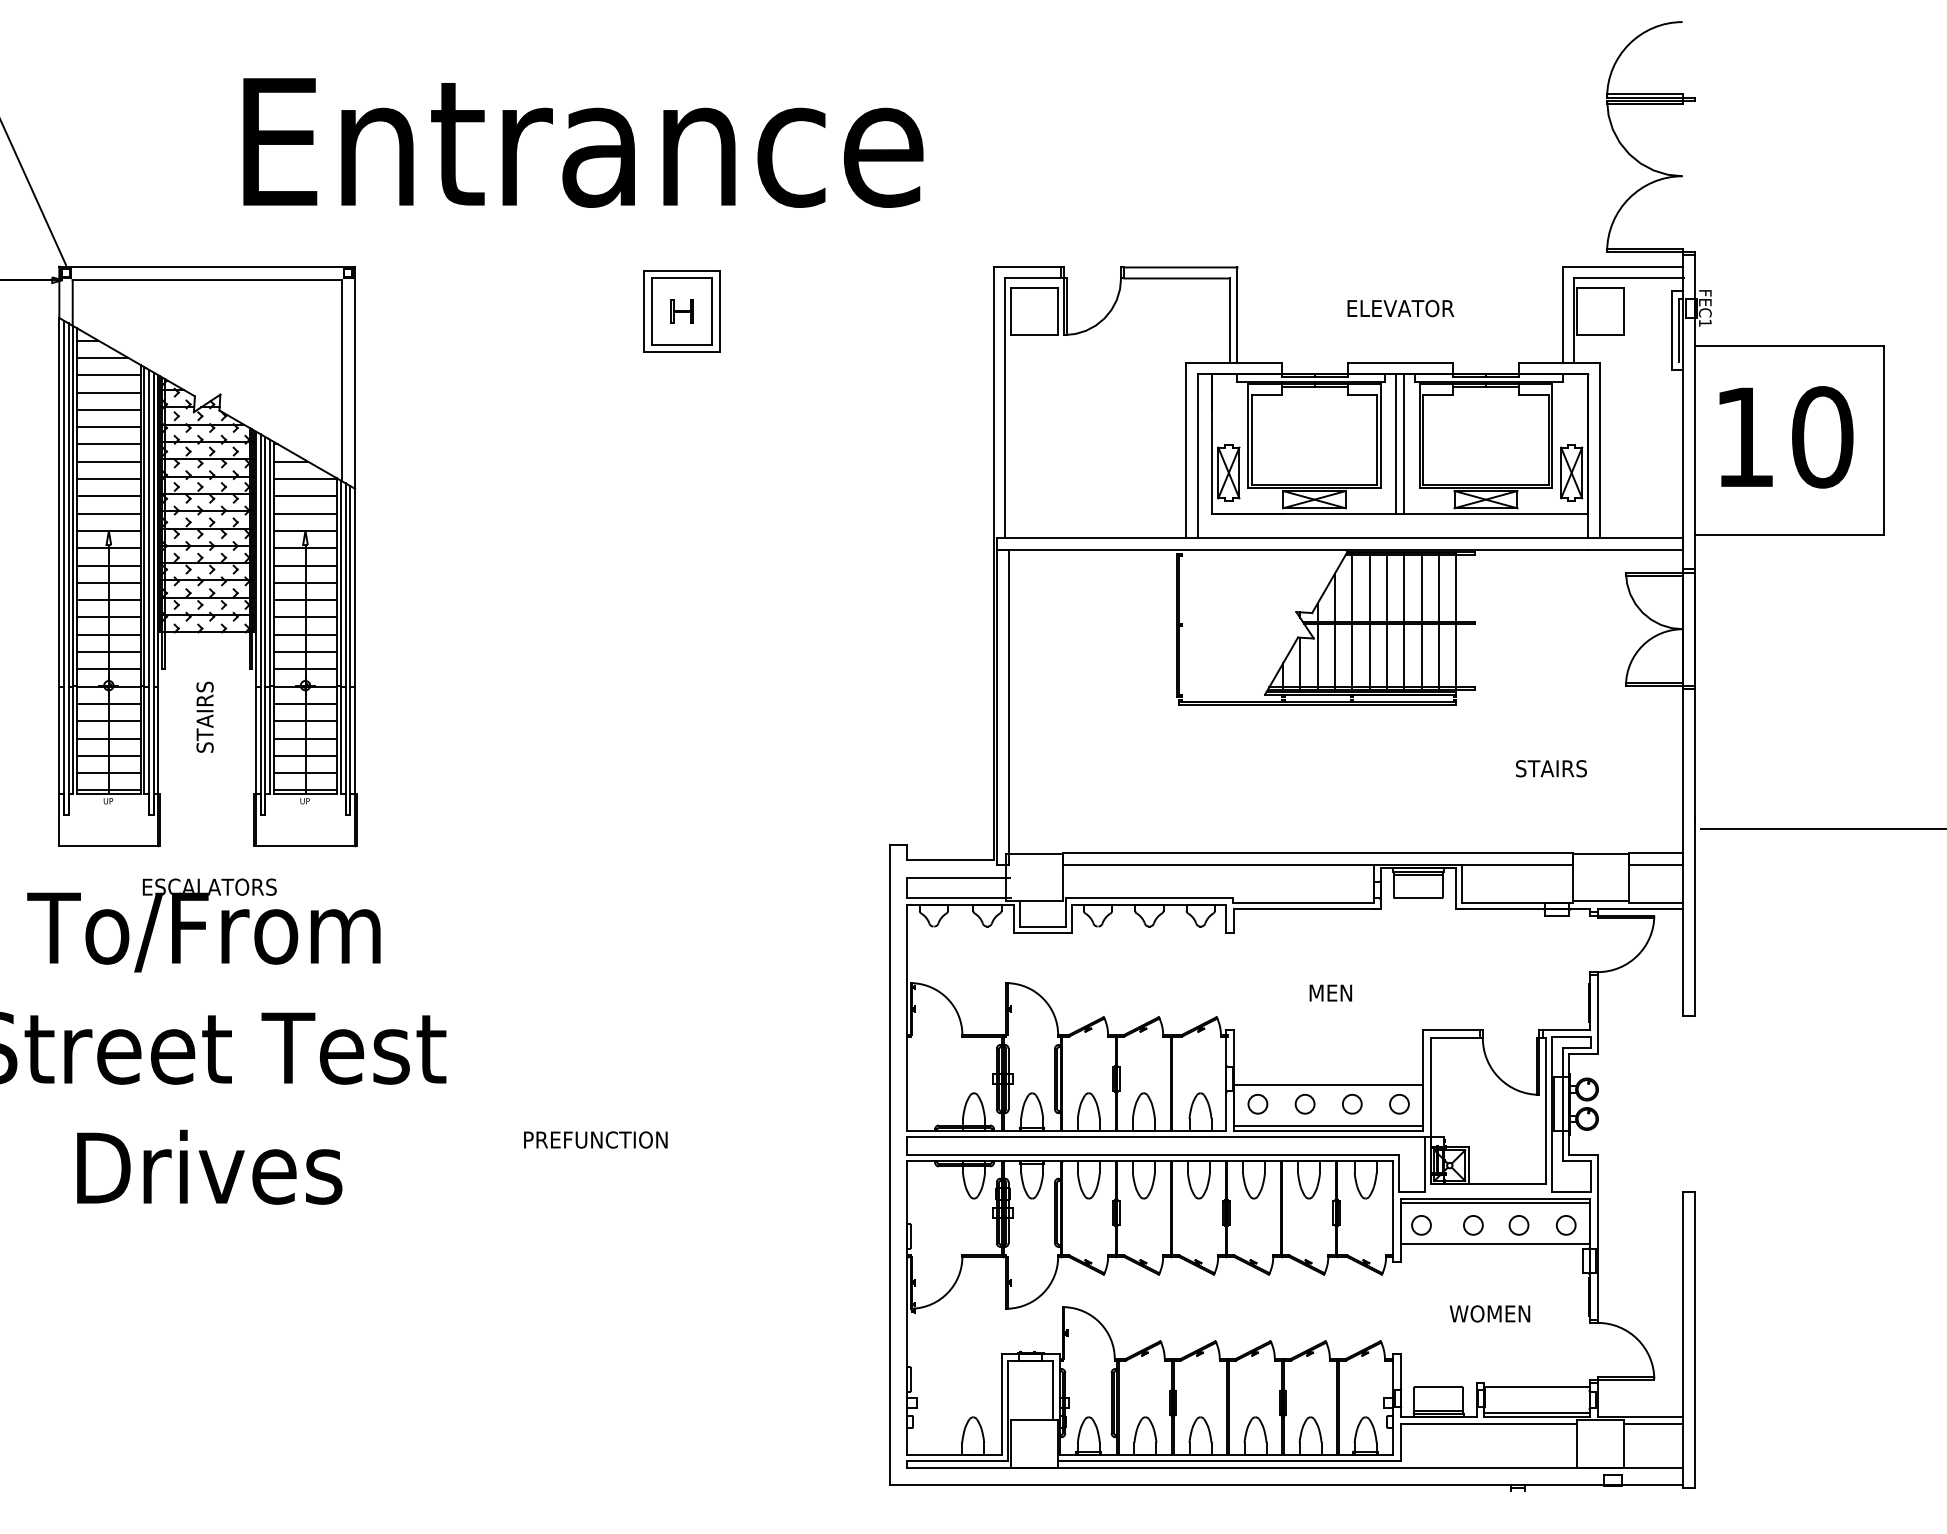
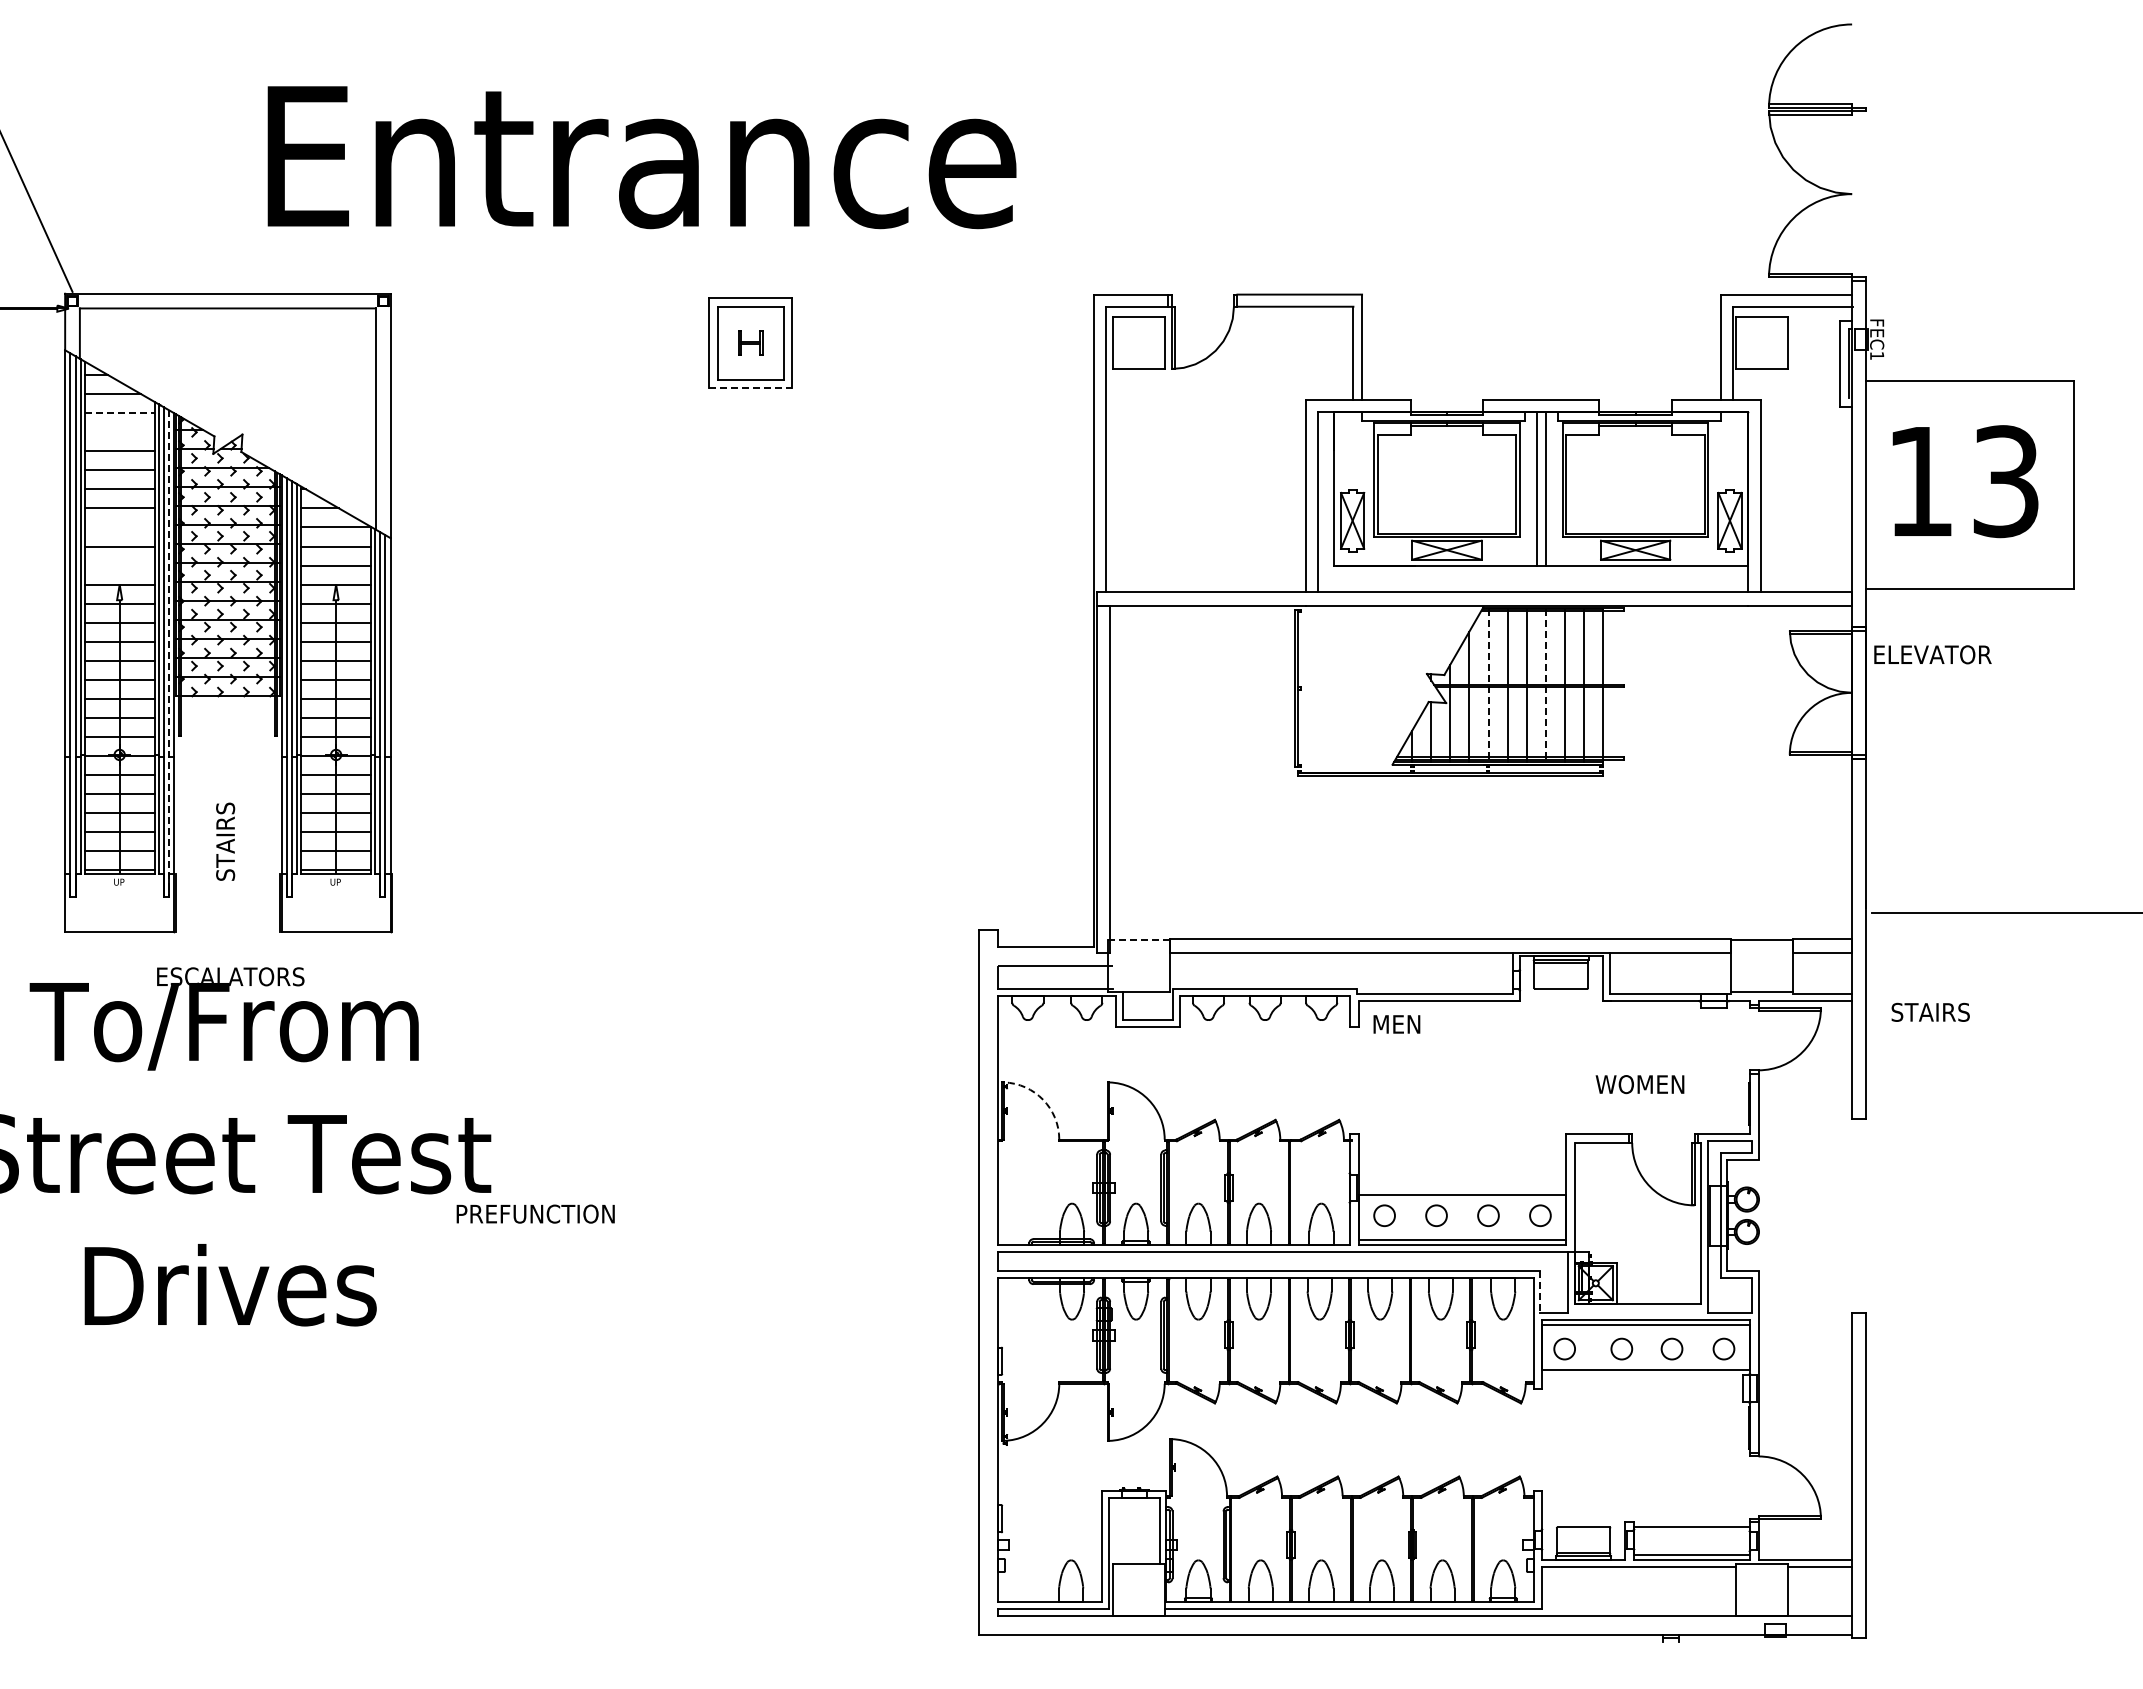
text: (1400, 308) -> (1932, 654), moved
line: (681, 352) -> (750, 388), solid -> dashed
line: (108, 375) -> (119, 413), solid -> dashed
line: (108, 392) -> (119, 432), removed
text: (1822, 437) -> (2006, 481), 10 -> 13
line: (108, 479) -> (119, 527), removed
line: (108, 513) -> (119, 565), removed
line: (154, 594) -> (169, 654), solid -> dashed
line: (1352, 622) -> (1488, 685), solid -> dashed
line: (1404, 622) -> (1545, 685), solid -> dashed
text: (204, 717) -> (225, 841), moved
text: (1551, 767) -> (1930, 1011), moved
line: (1034, 854) -> (1138, 940), solid -> dashed
text: (1330, 993) -> (1396, 1024), moved
arc: (948, 998) -> (1043, 1099), solid -> dashed
text: (595, 1139) -> (535, 1213), moved
line: (1399, 1173) -> (1540, 1291), solid -> dashed
text: (1489, 1313) -> (1639, 1084), moved

